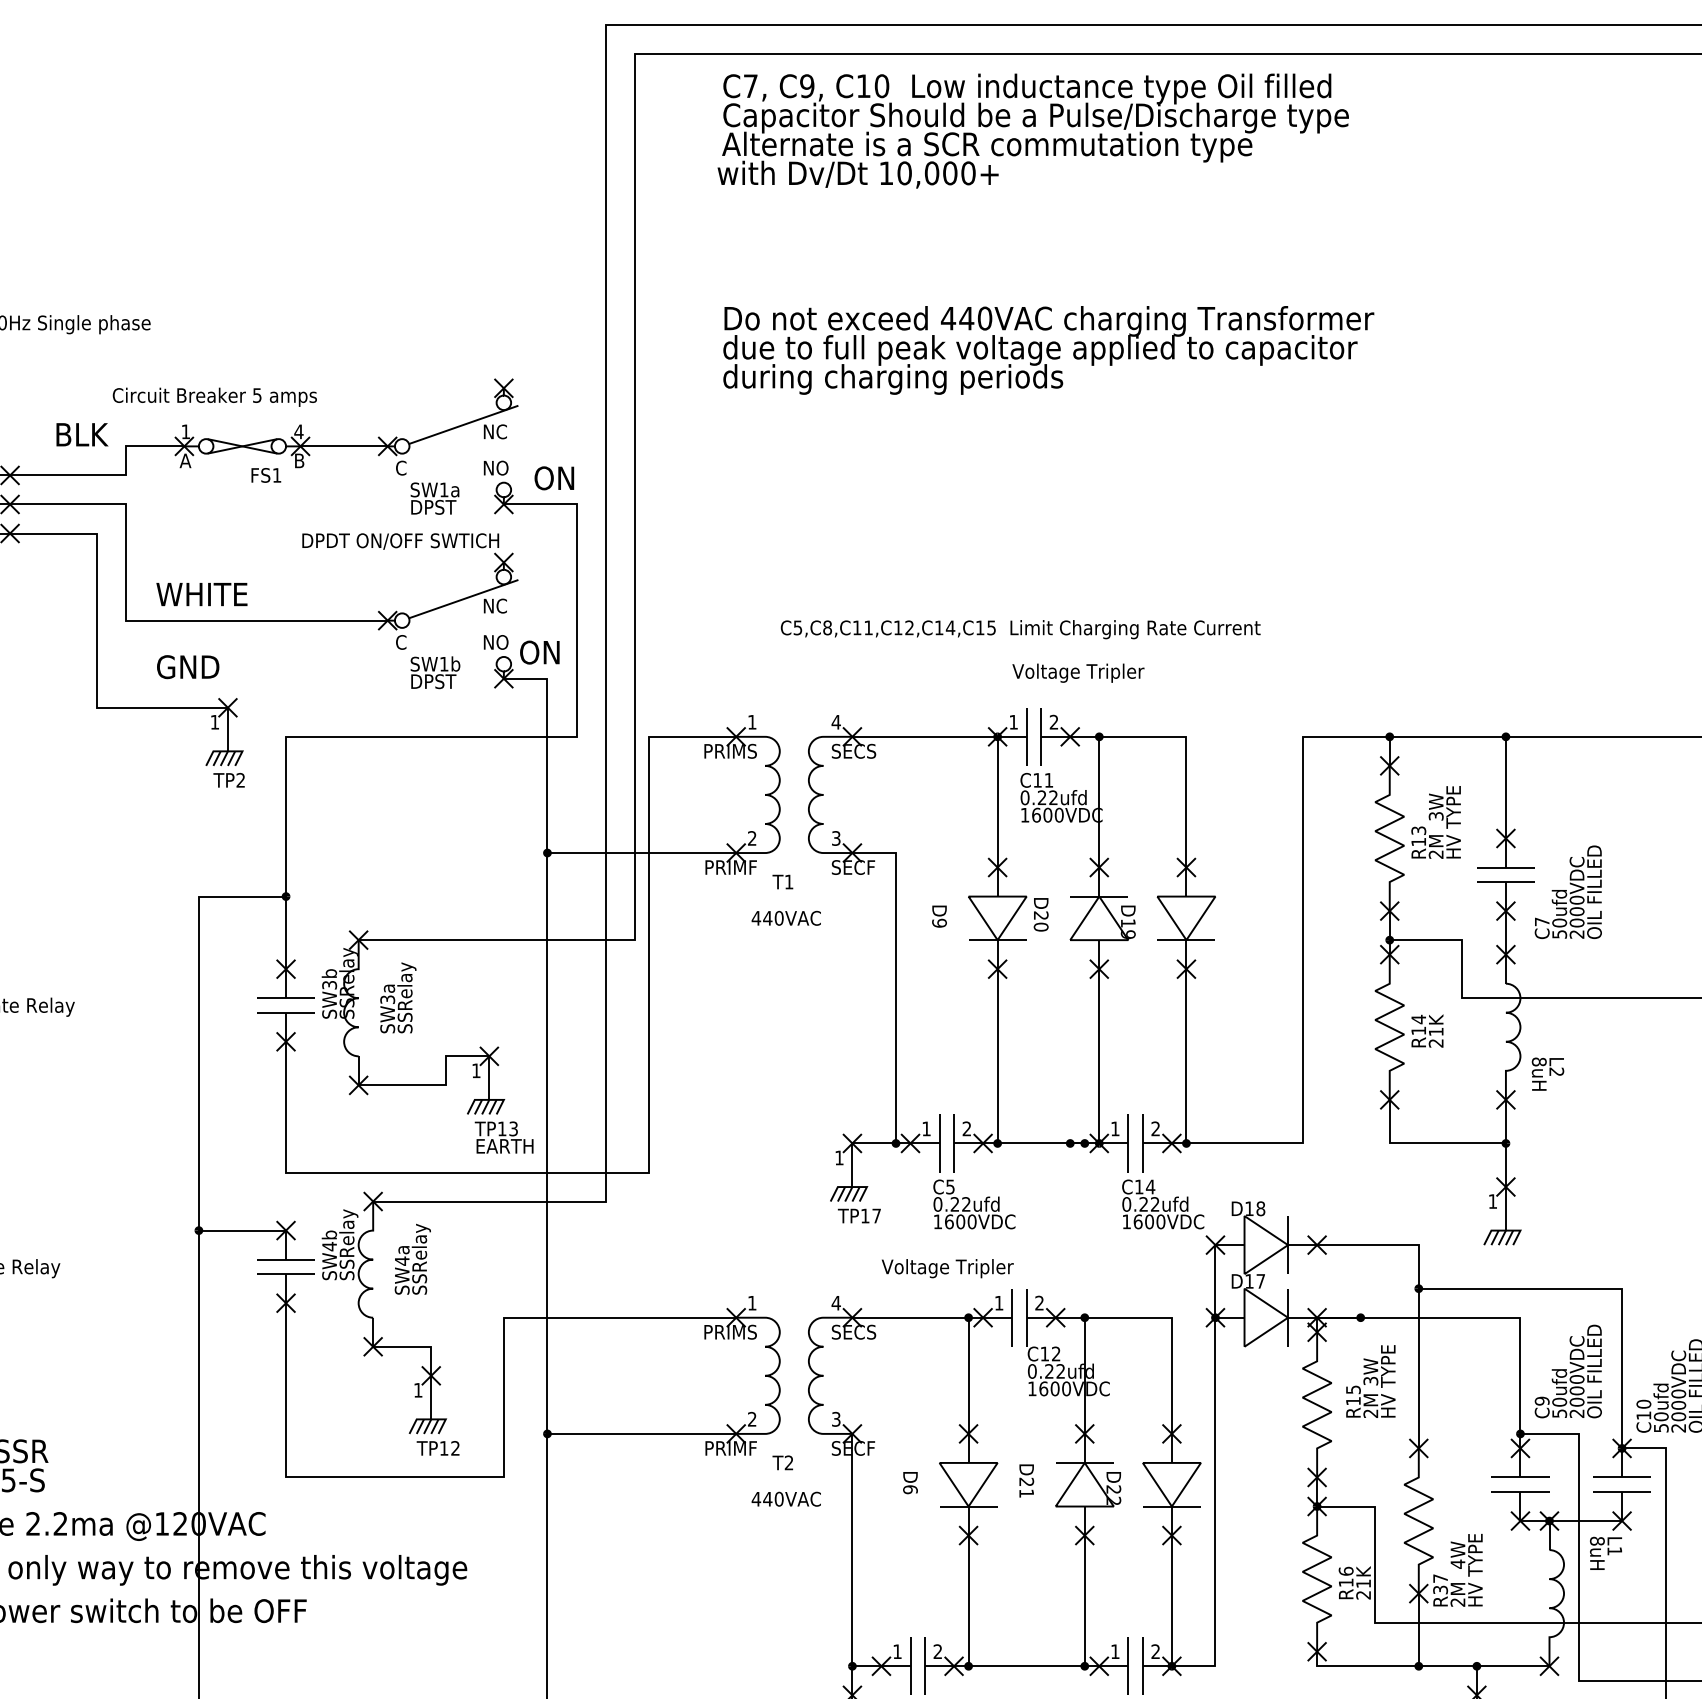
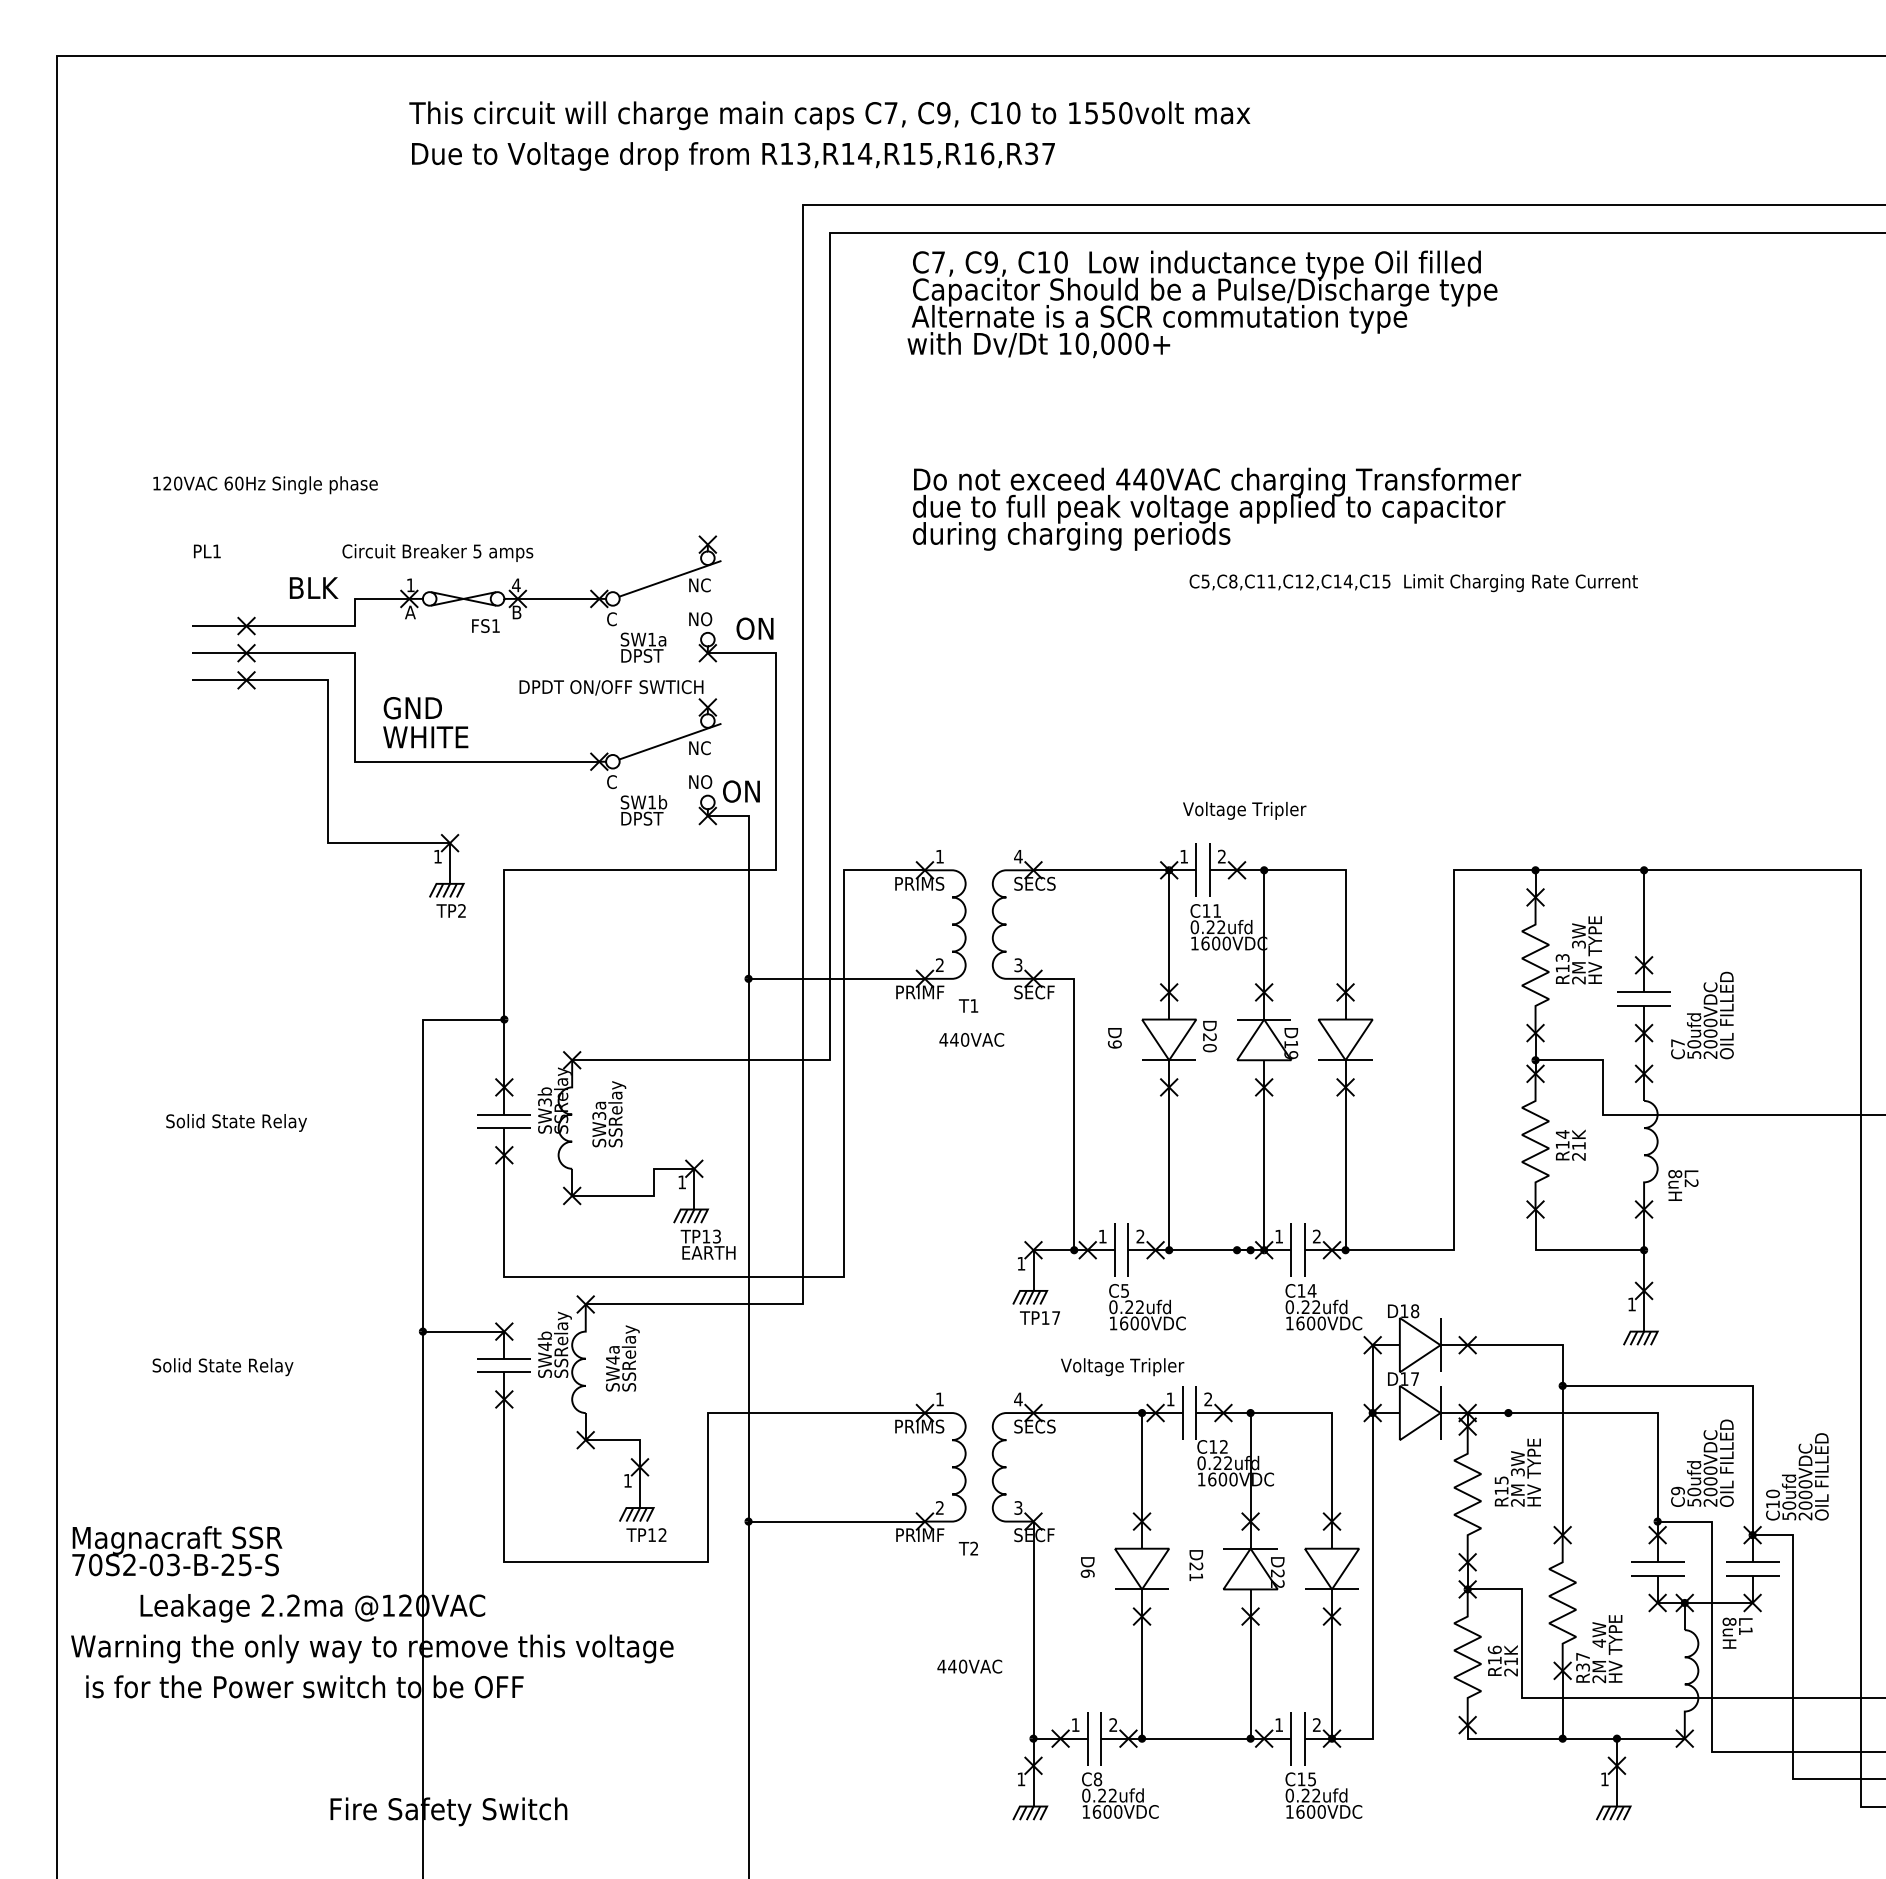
text: (1020, 630) -> (1413, 583), moved
text: (187, 667) -> (412, 708), moved
text: (786, 1499) -> (969, 1666), moved

